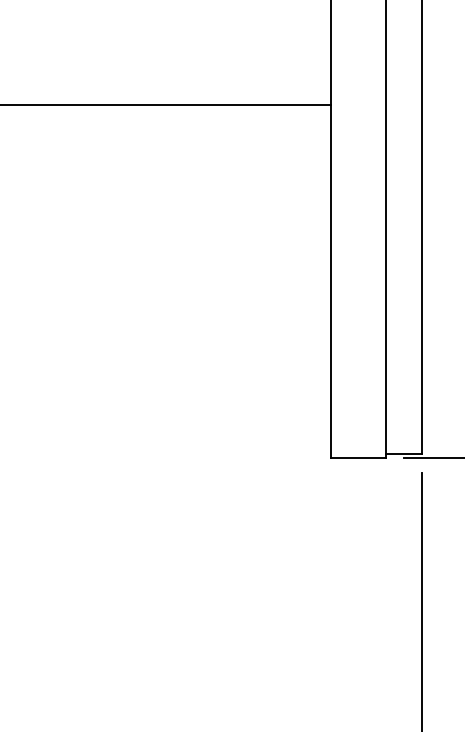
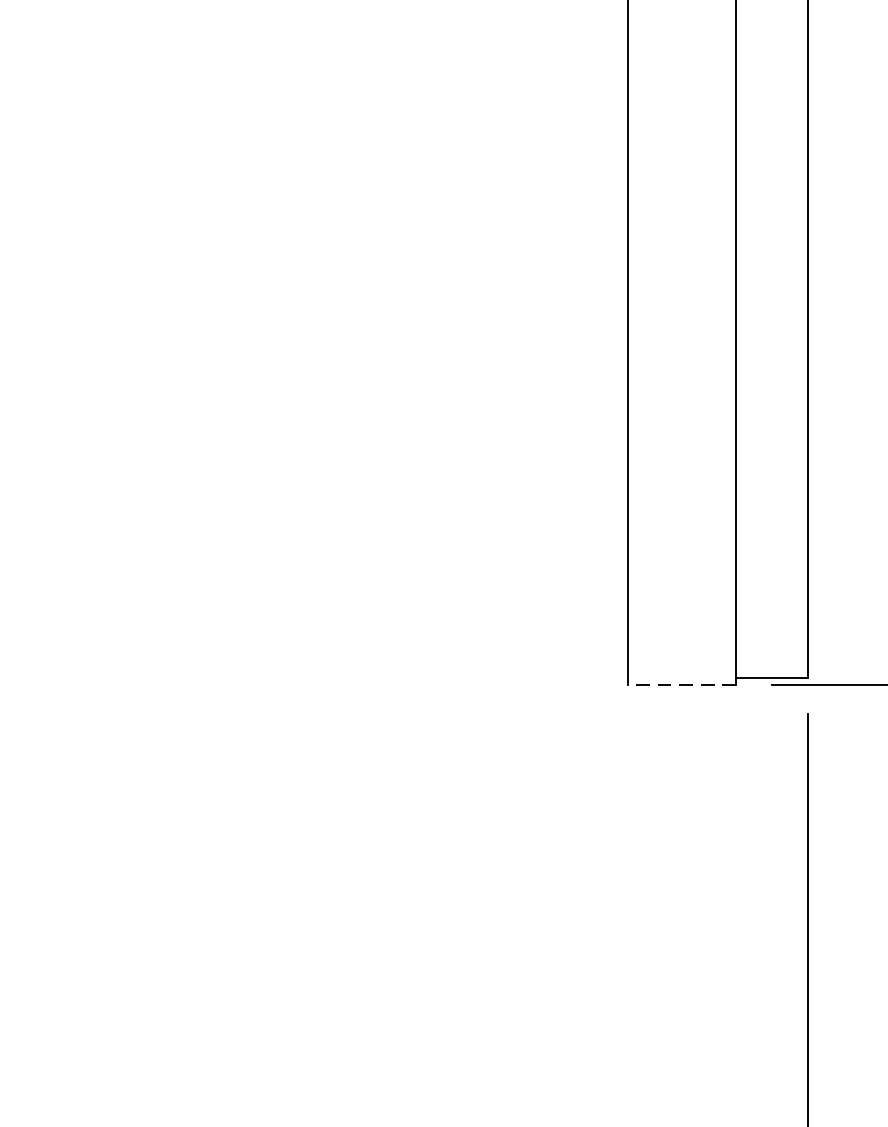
line: (358, 457) -> (682, 684), solid -> dashed

